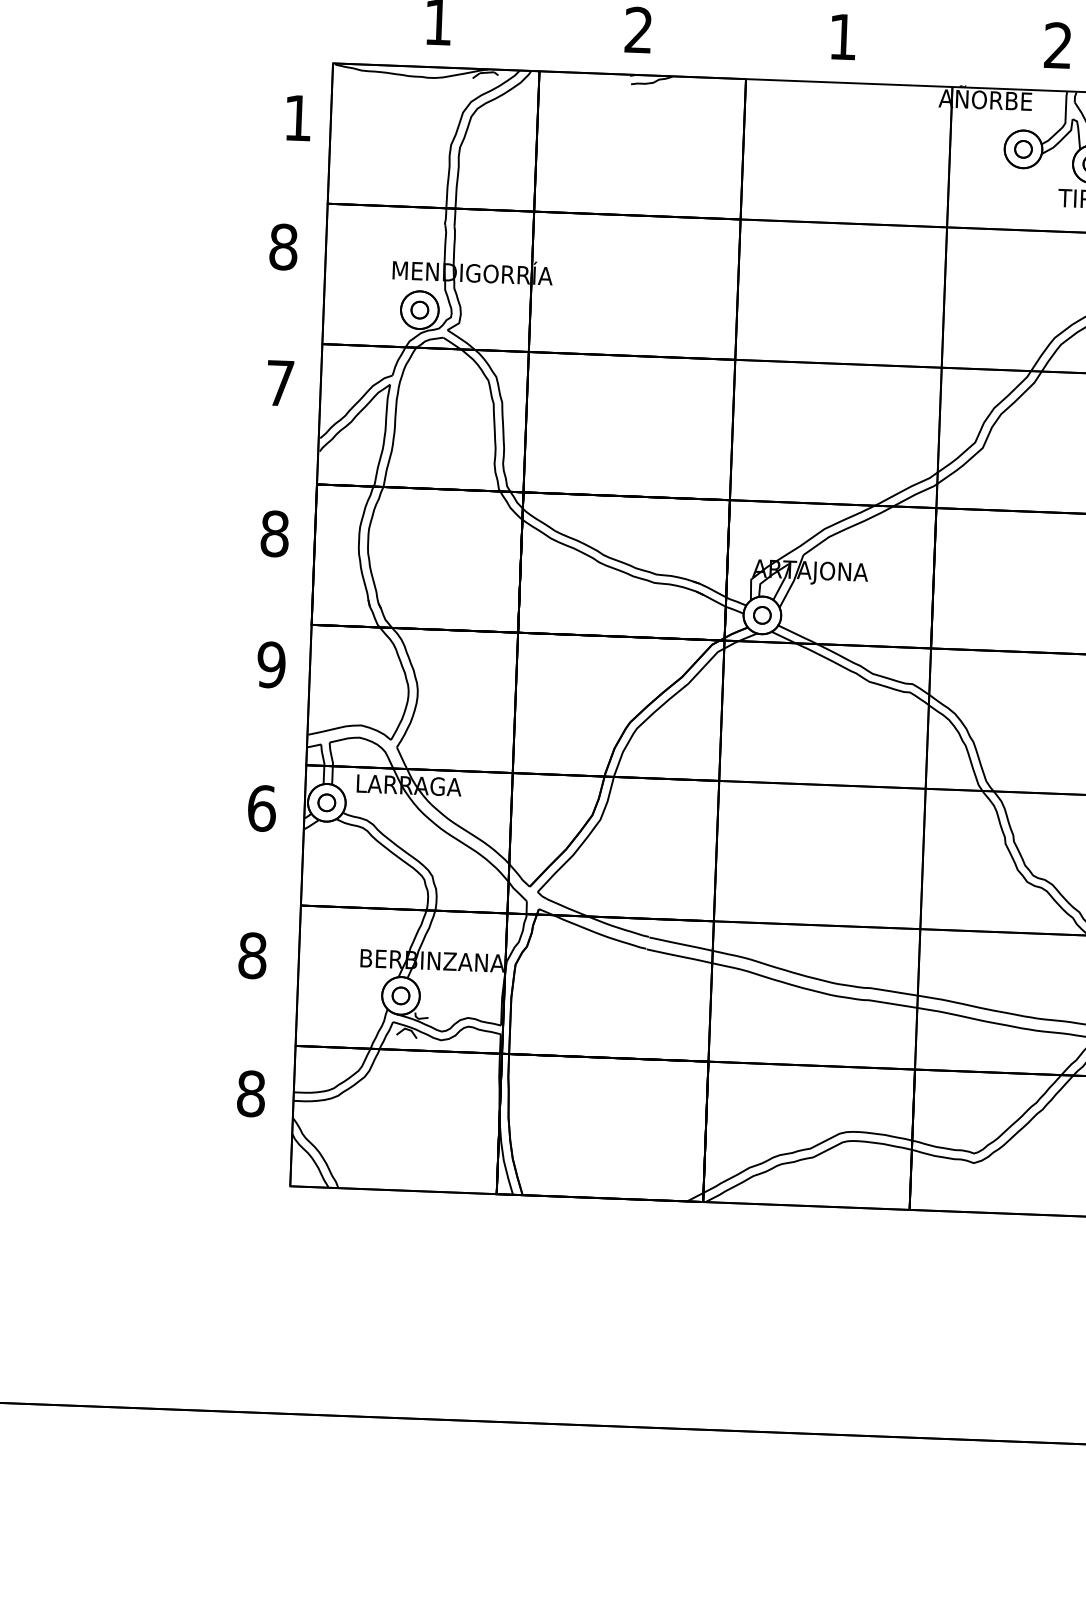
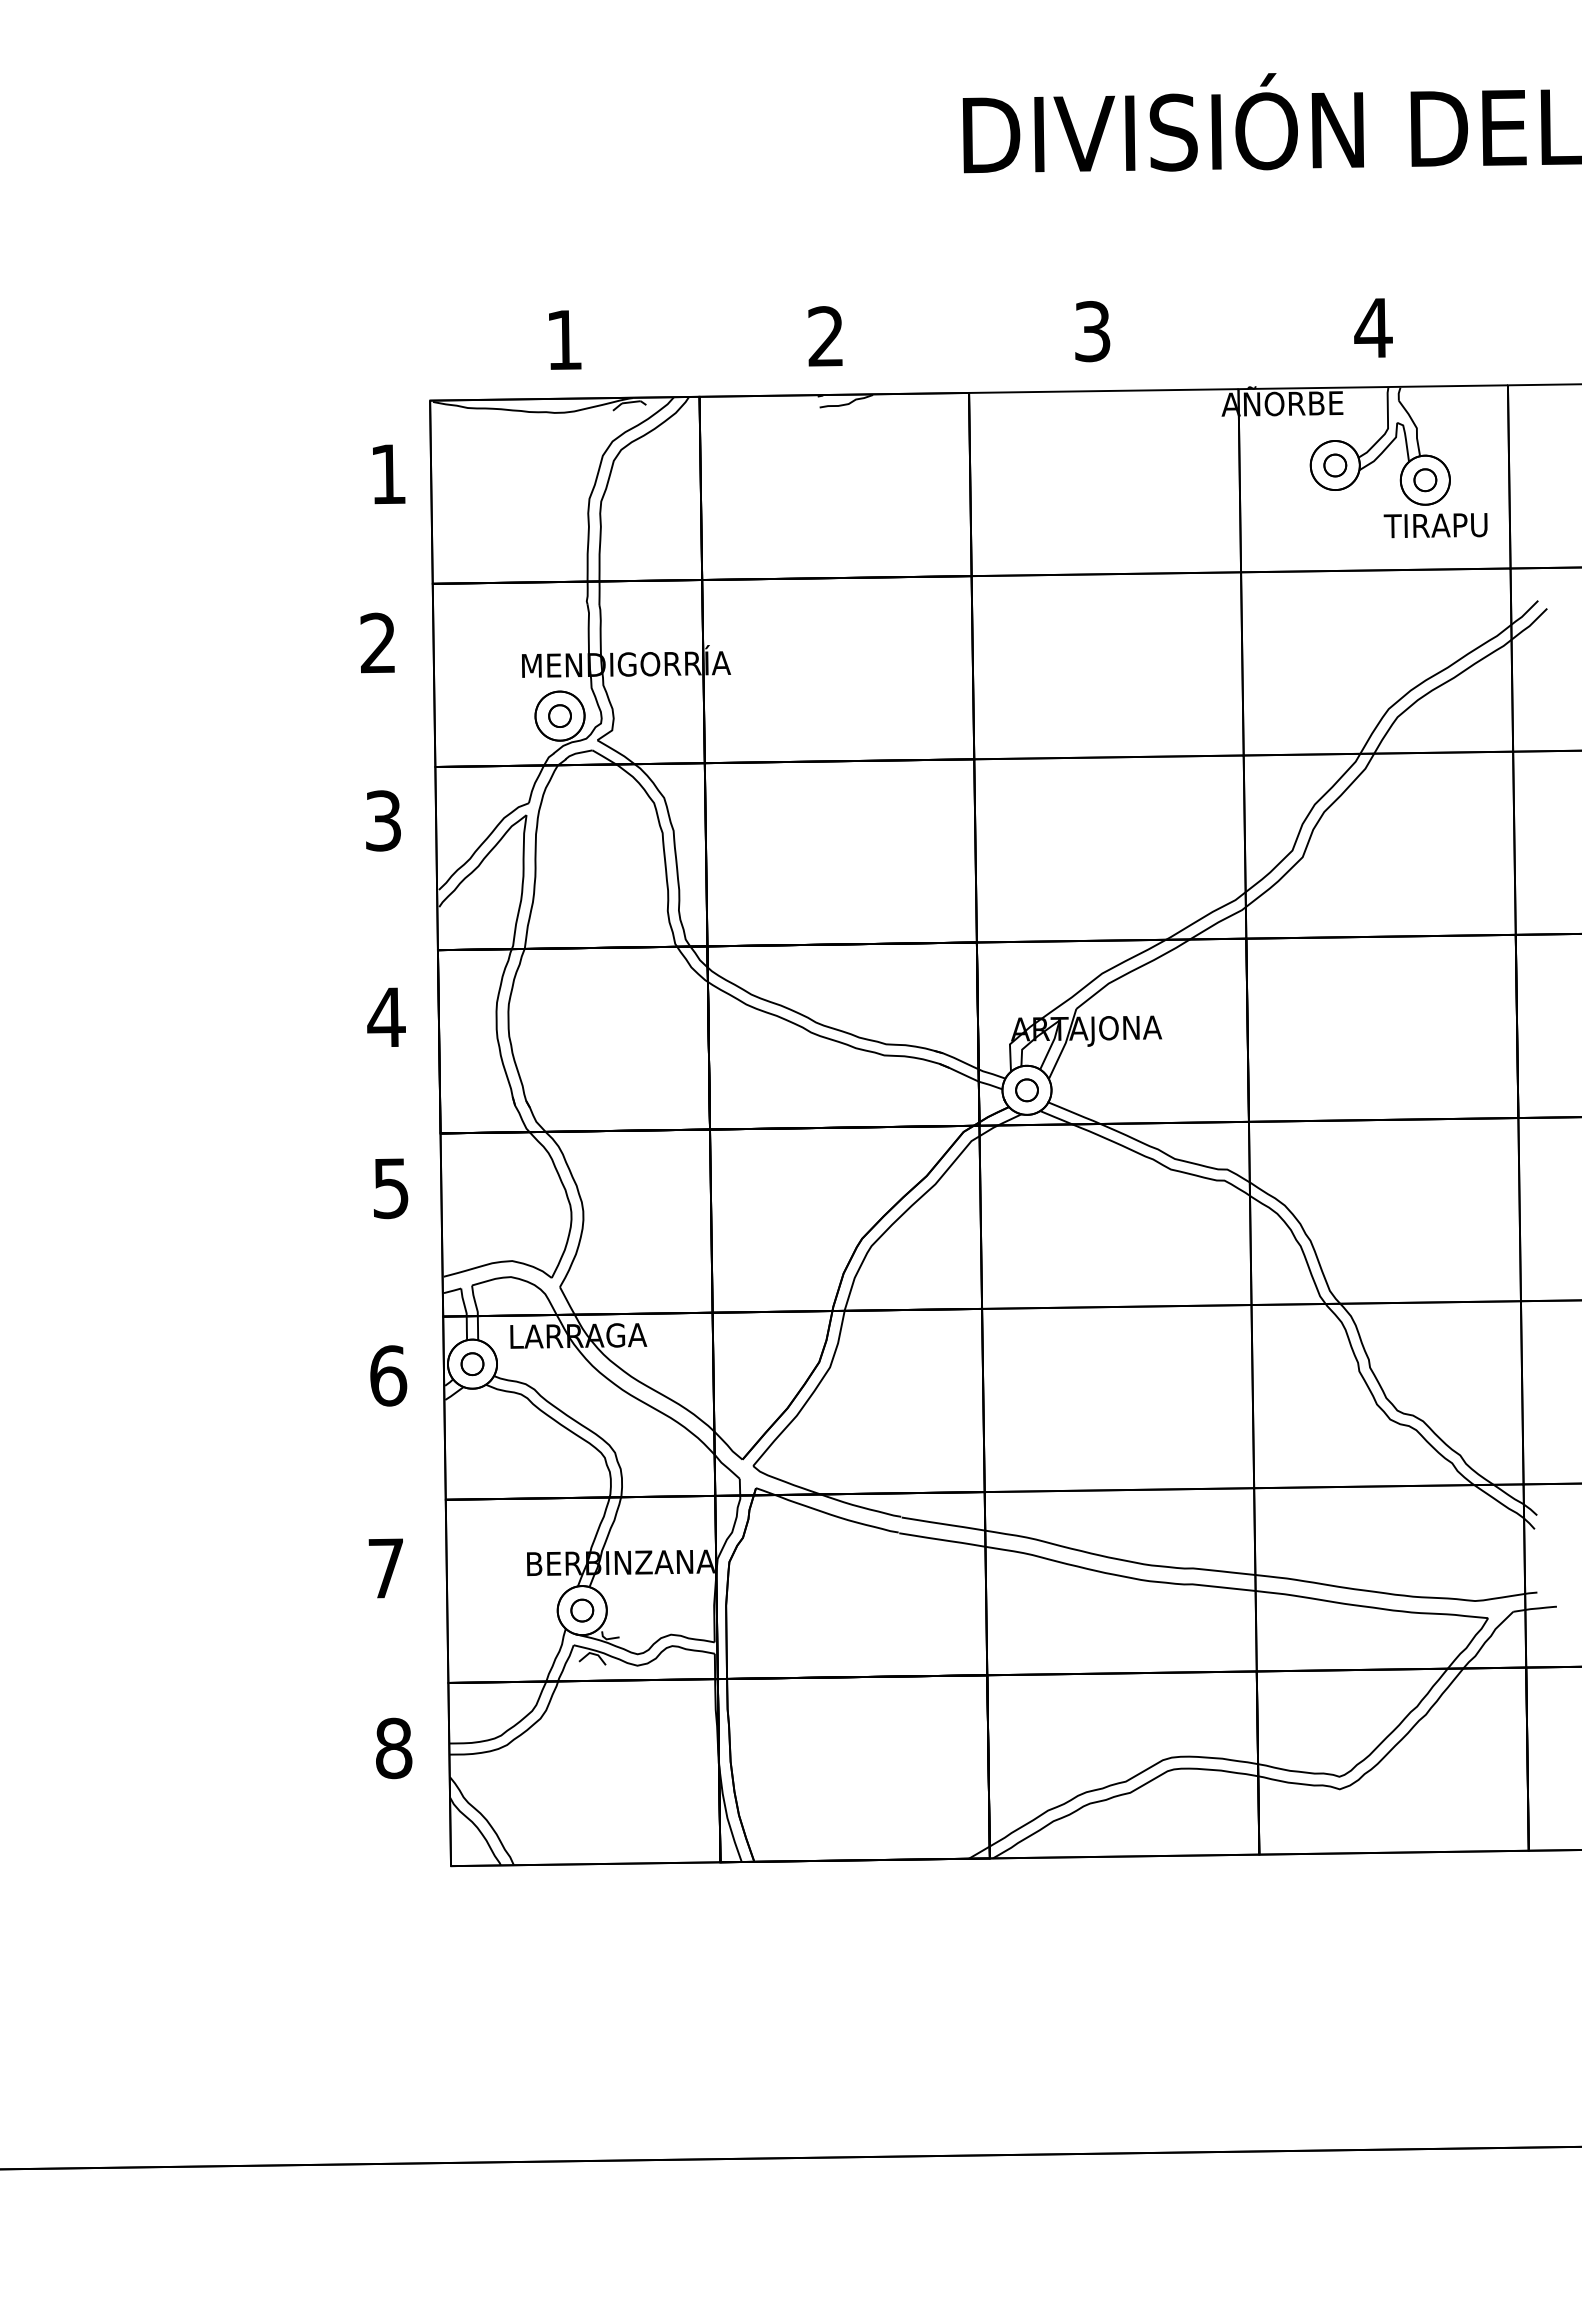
text: (842, 37) -> (1092, 331), 1 -> 3
text: (1058, 45) -> (1373, 327), 2 -> 4
text: (283, 246) -> (378, 642), 8 -> 2
text: (279, 382) -> (382, 820), 7 -> 3
text: (274, 533) -> (386, 1017), 8 -> 4
text: (271, 664) -> (390, 1187), 9 -> 5
text: (252, 955) -> (386, 1568), 8 -> 7

